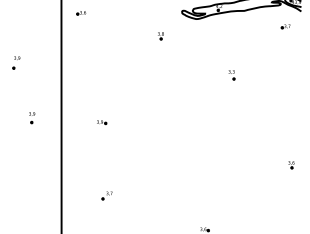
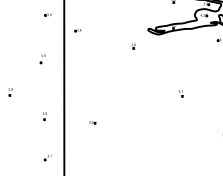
part: (15, 63) -> (42, 59), moved
part: (232, 74) -> (181, 93), moved
part: (31, 117) -> (44, 116), moved
part: (101, 122) -> (92, 122), moved
part: (106, 195) -> (47, 157), moved

